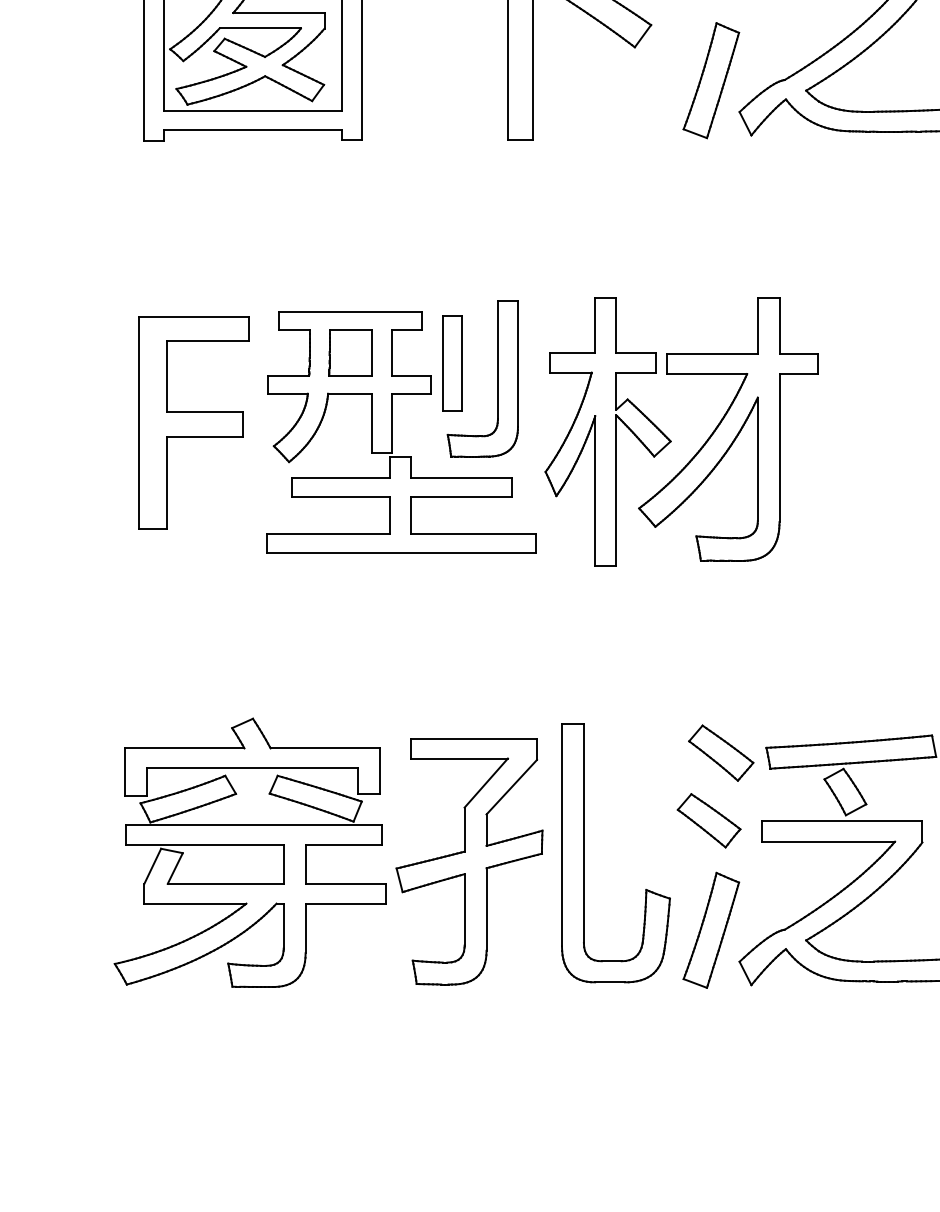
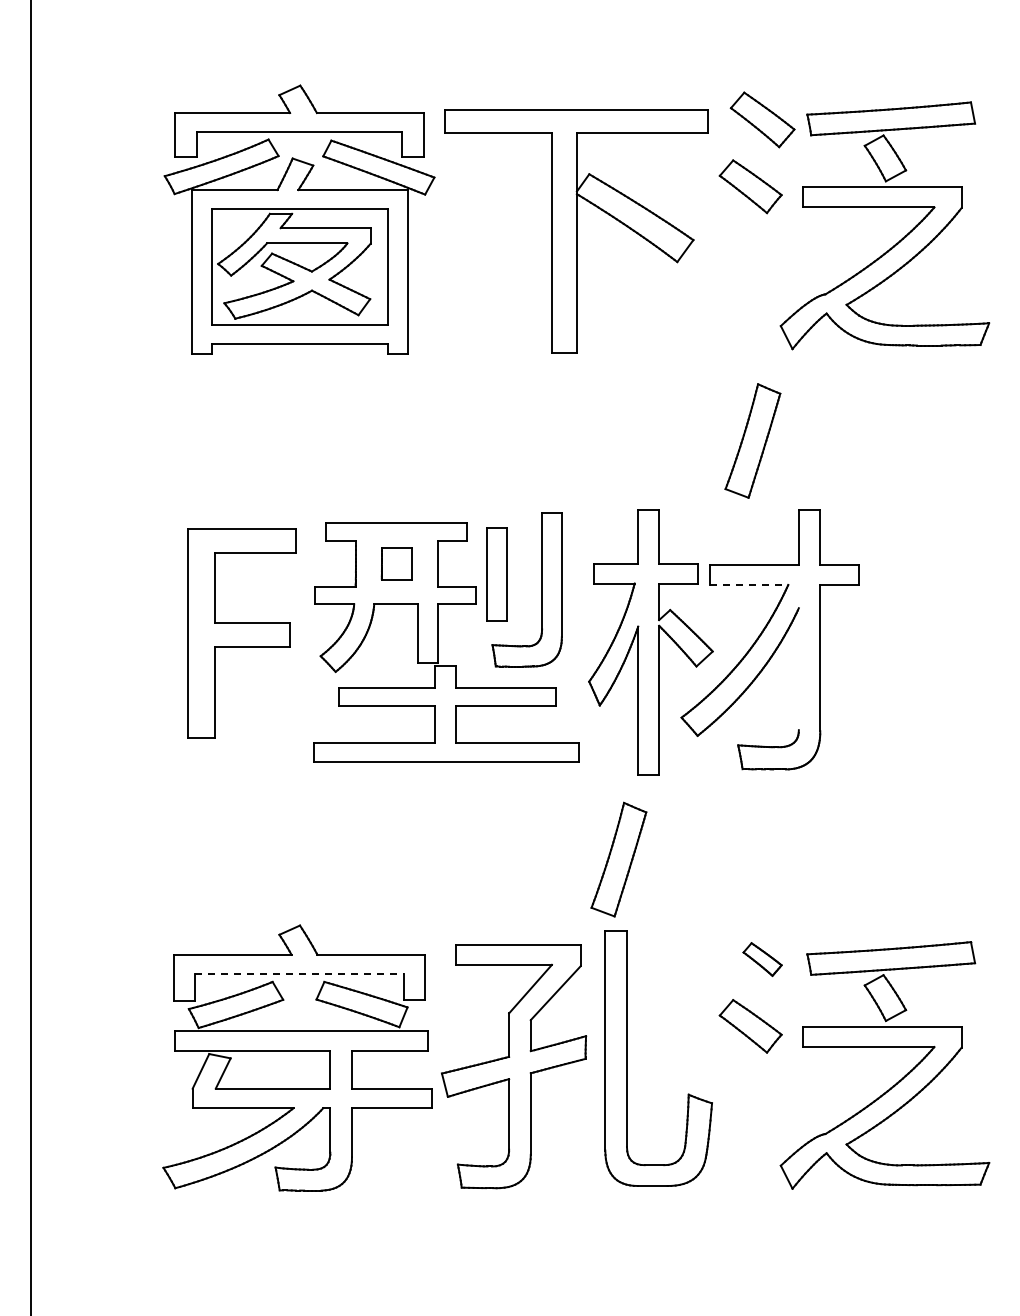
part: (710, 80) -> (752, 440), moved
part: (350, 352) -> (396, 563), size x0.7
line: (707, 373) -> (749, 584), solid -> dashed
line: (757, 459) -> (798, 669), removed
part: (721, 753) -> (762, 959), size x0.6
line: (252, 768) -> (299, 974), solid -> dashed
part: (710, 930) -> (618, 859), moved

